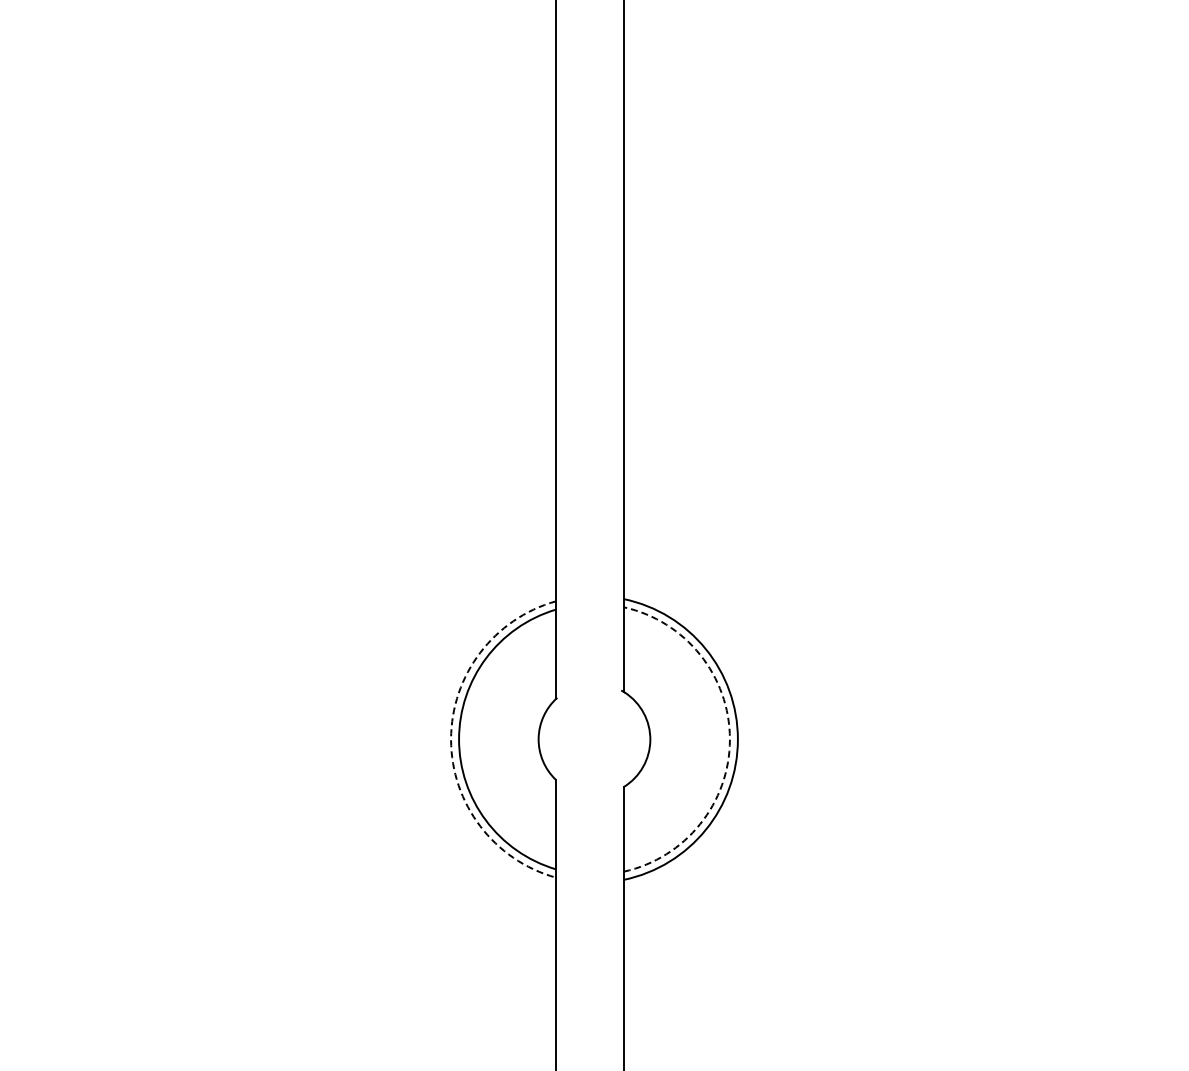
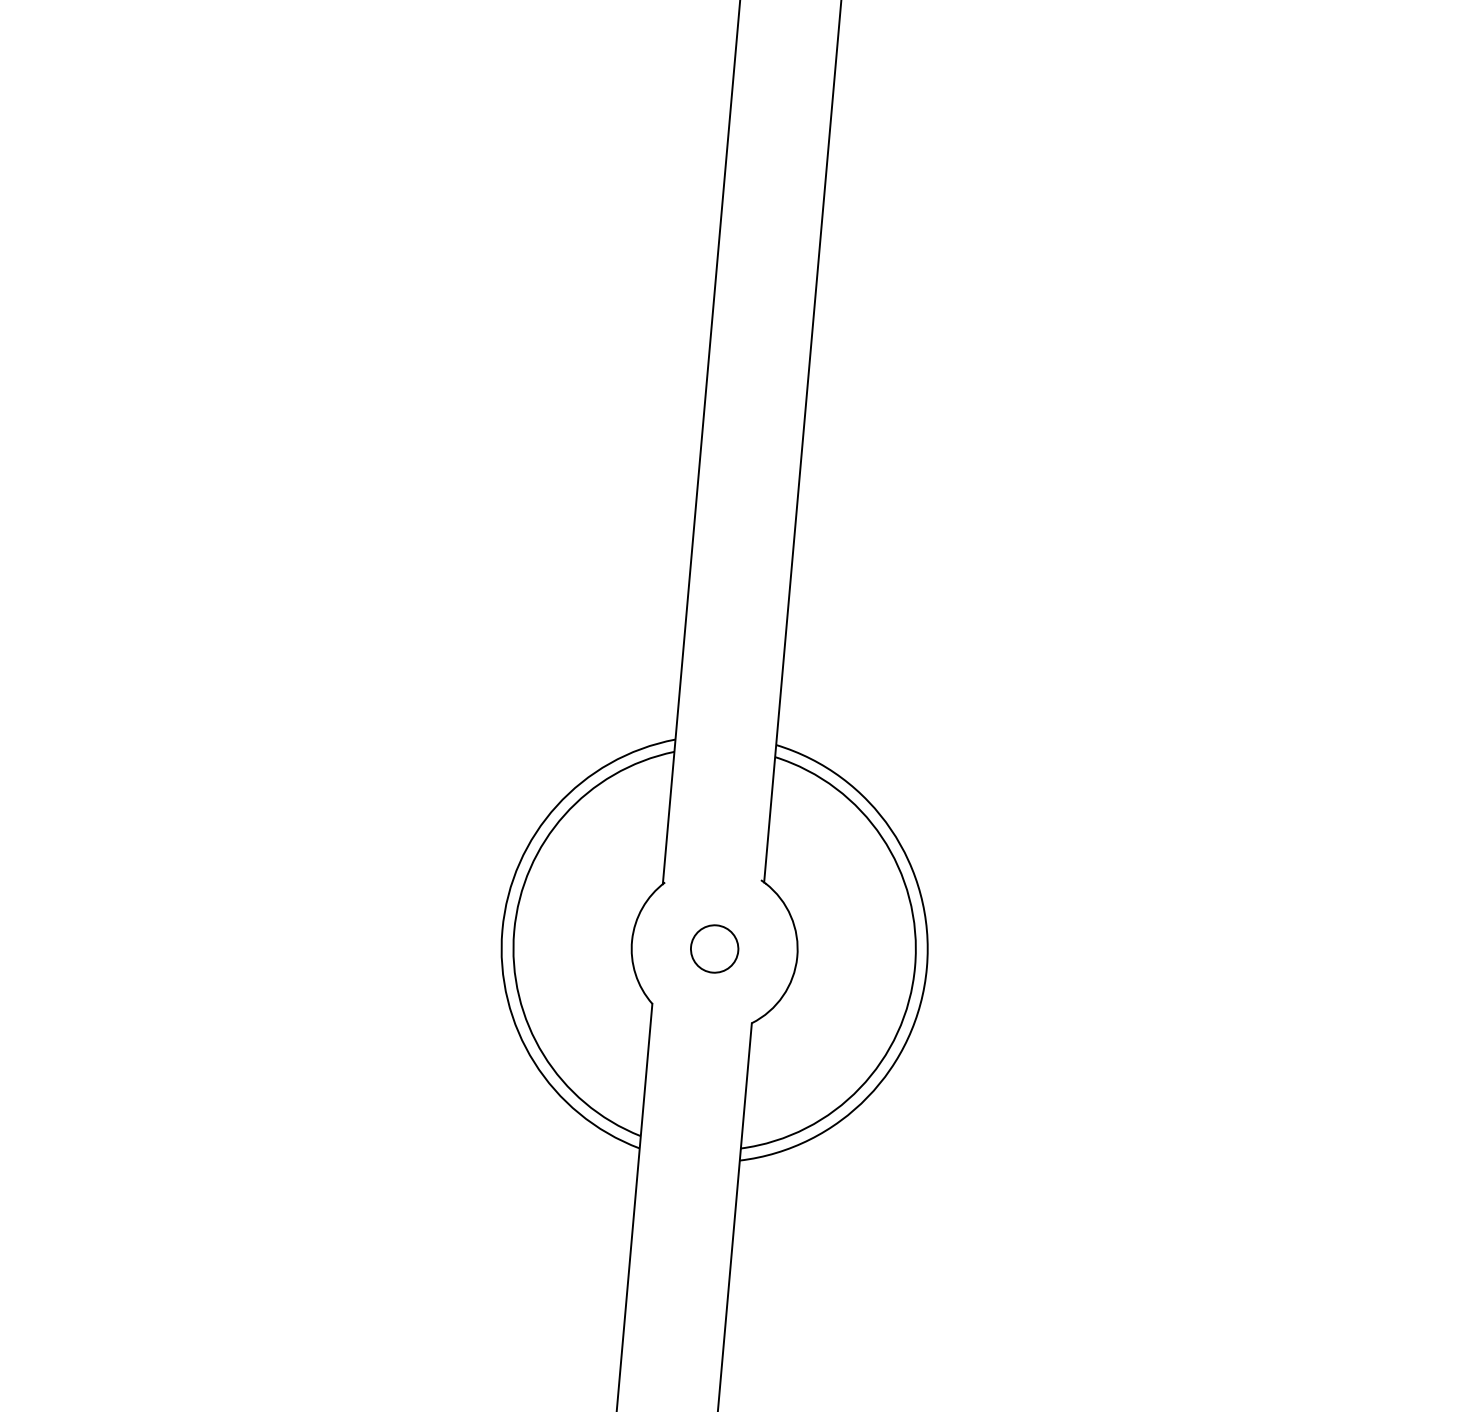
arc: (451, 739) -> (503, 930), dashed -> solid
circle: (594, 739) -> (714, 949), added
arc: (729, 739) -> (914, 966), dashed -> solid

